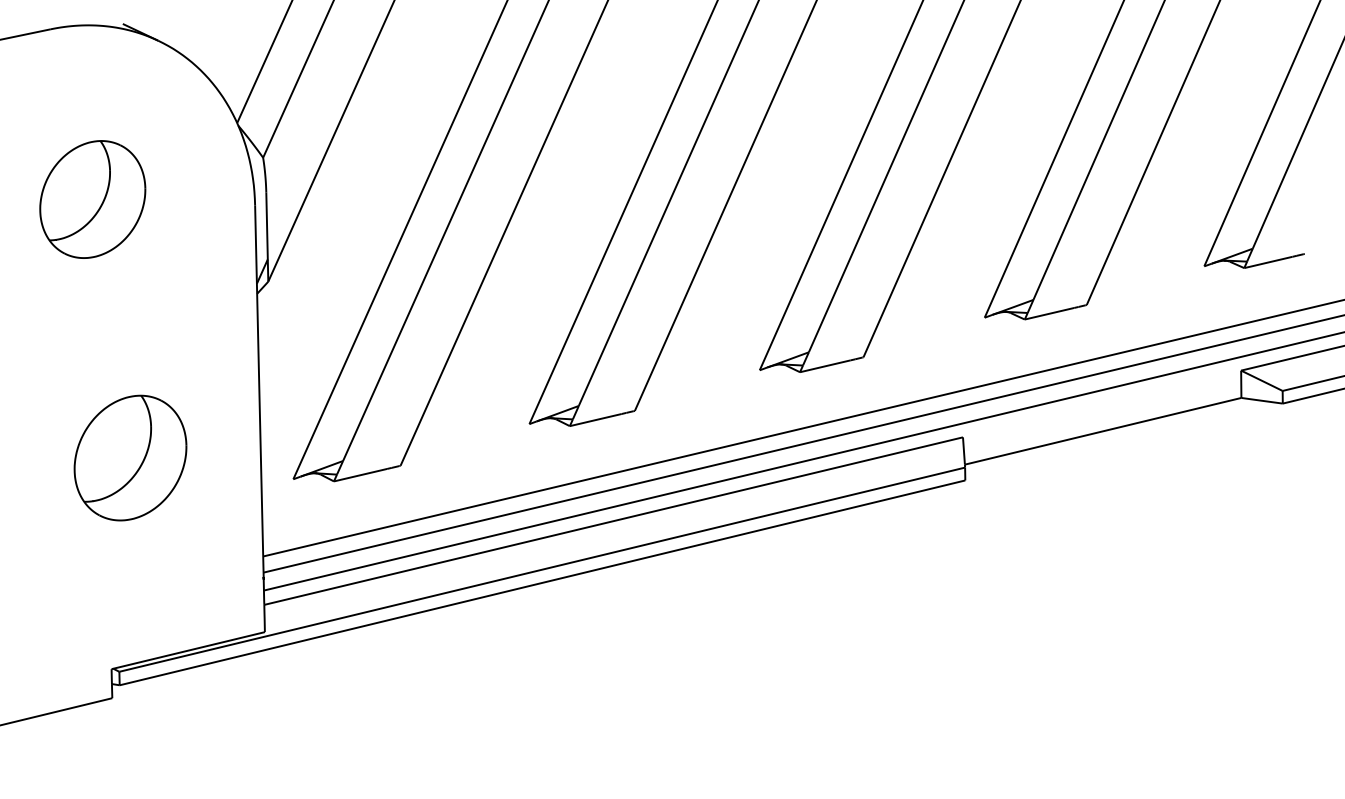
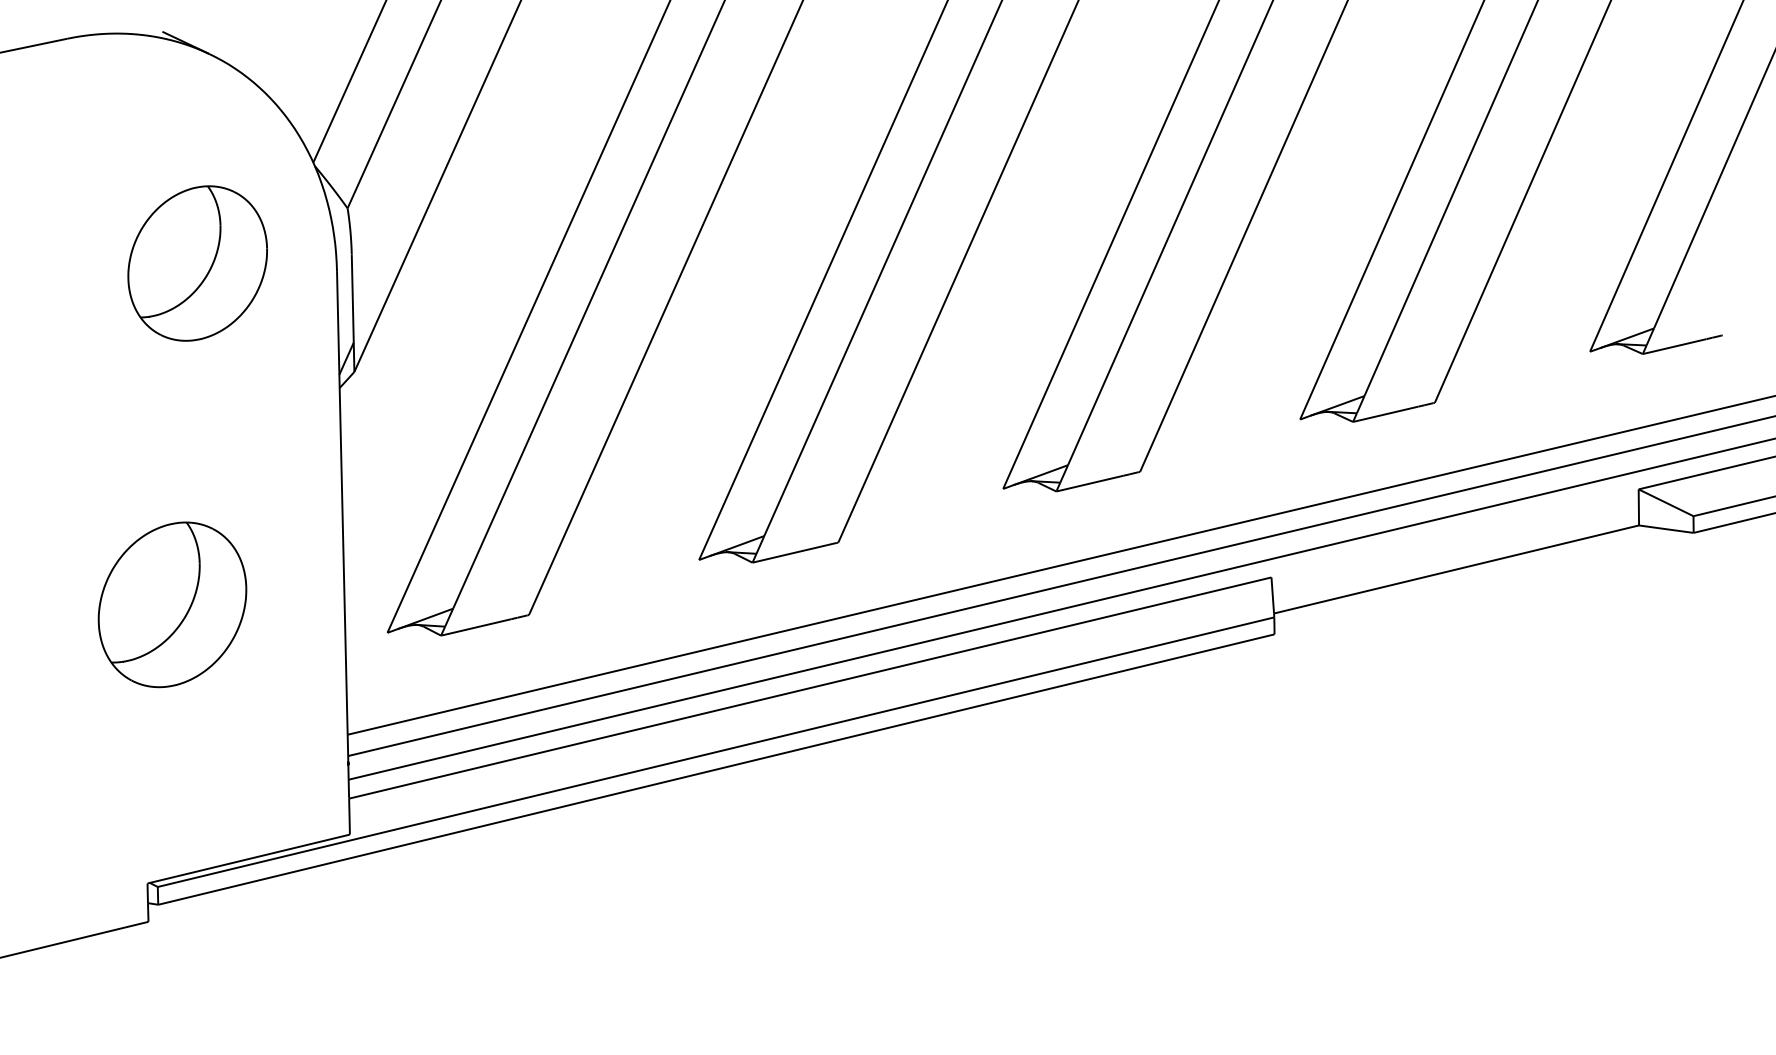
part: (92, 199) -> (197, 263), moved

